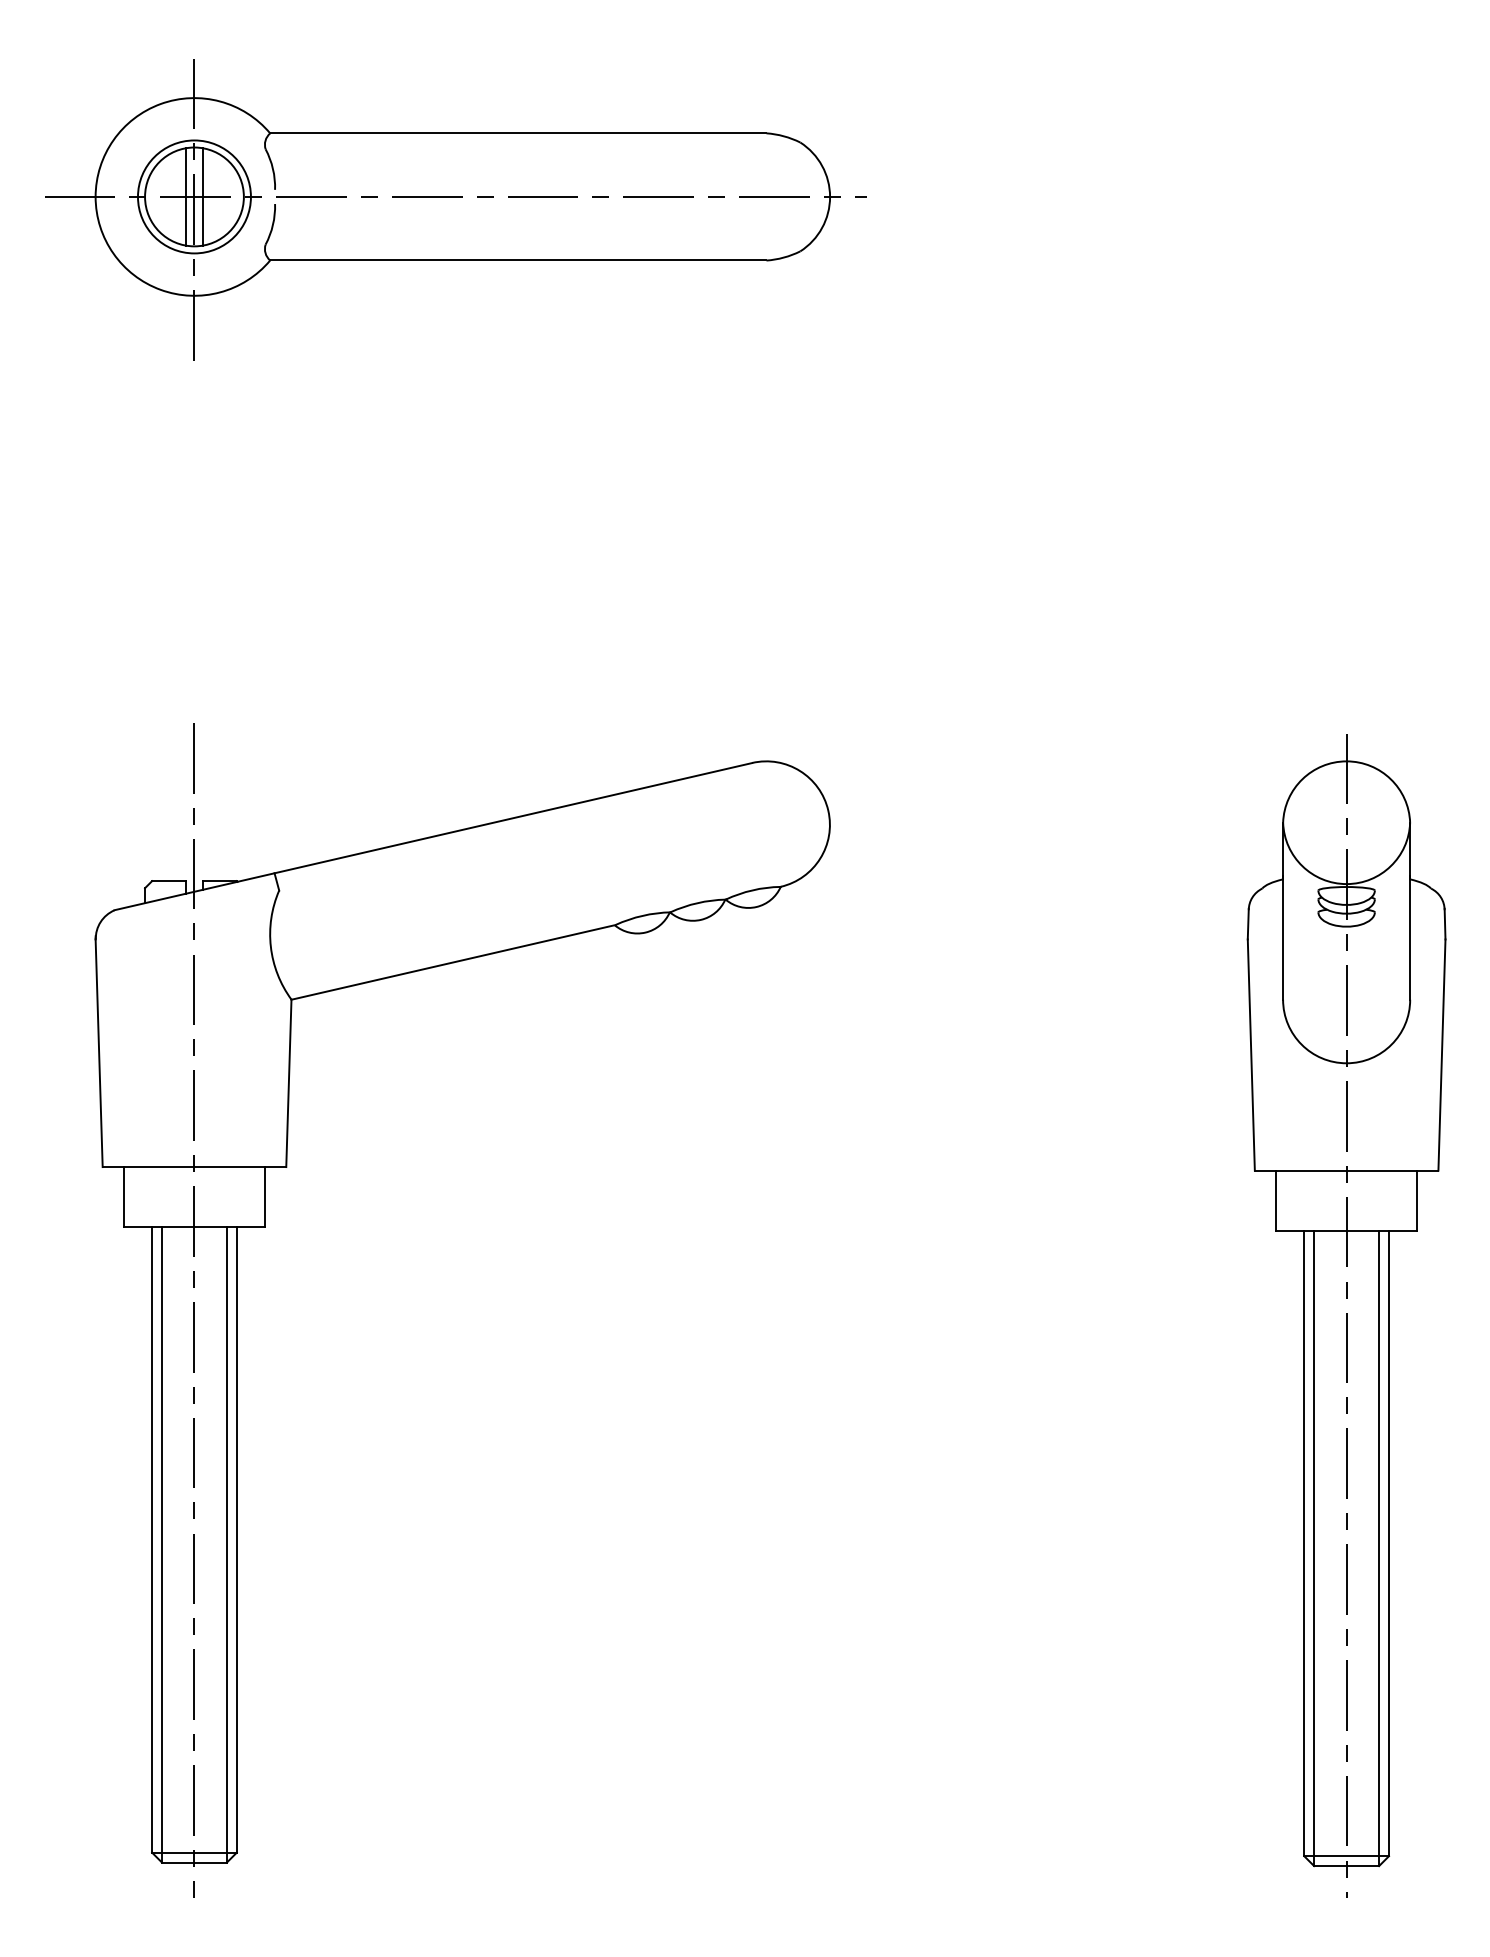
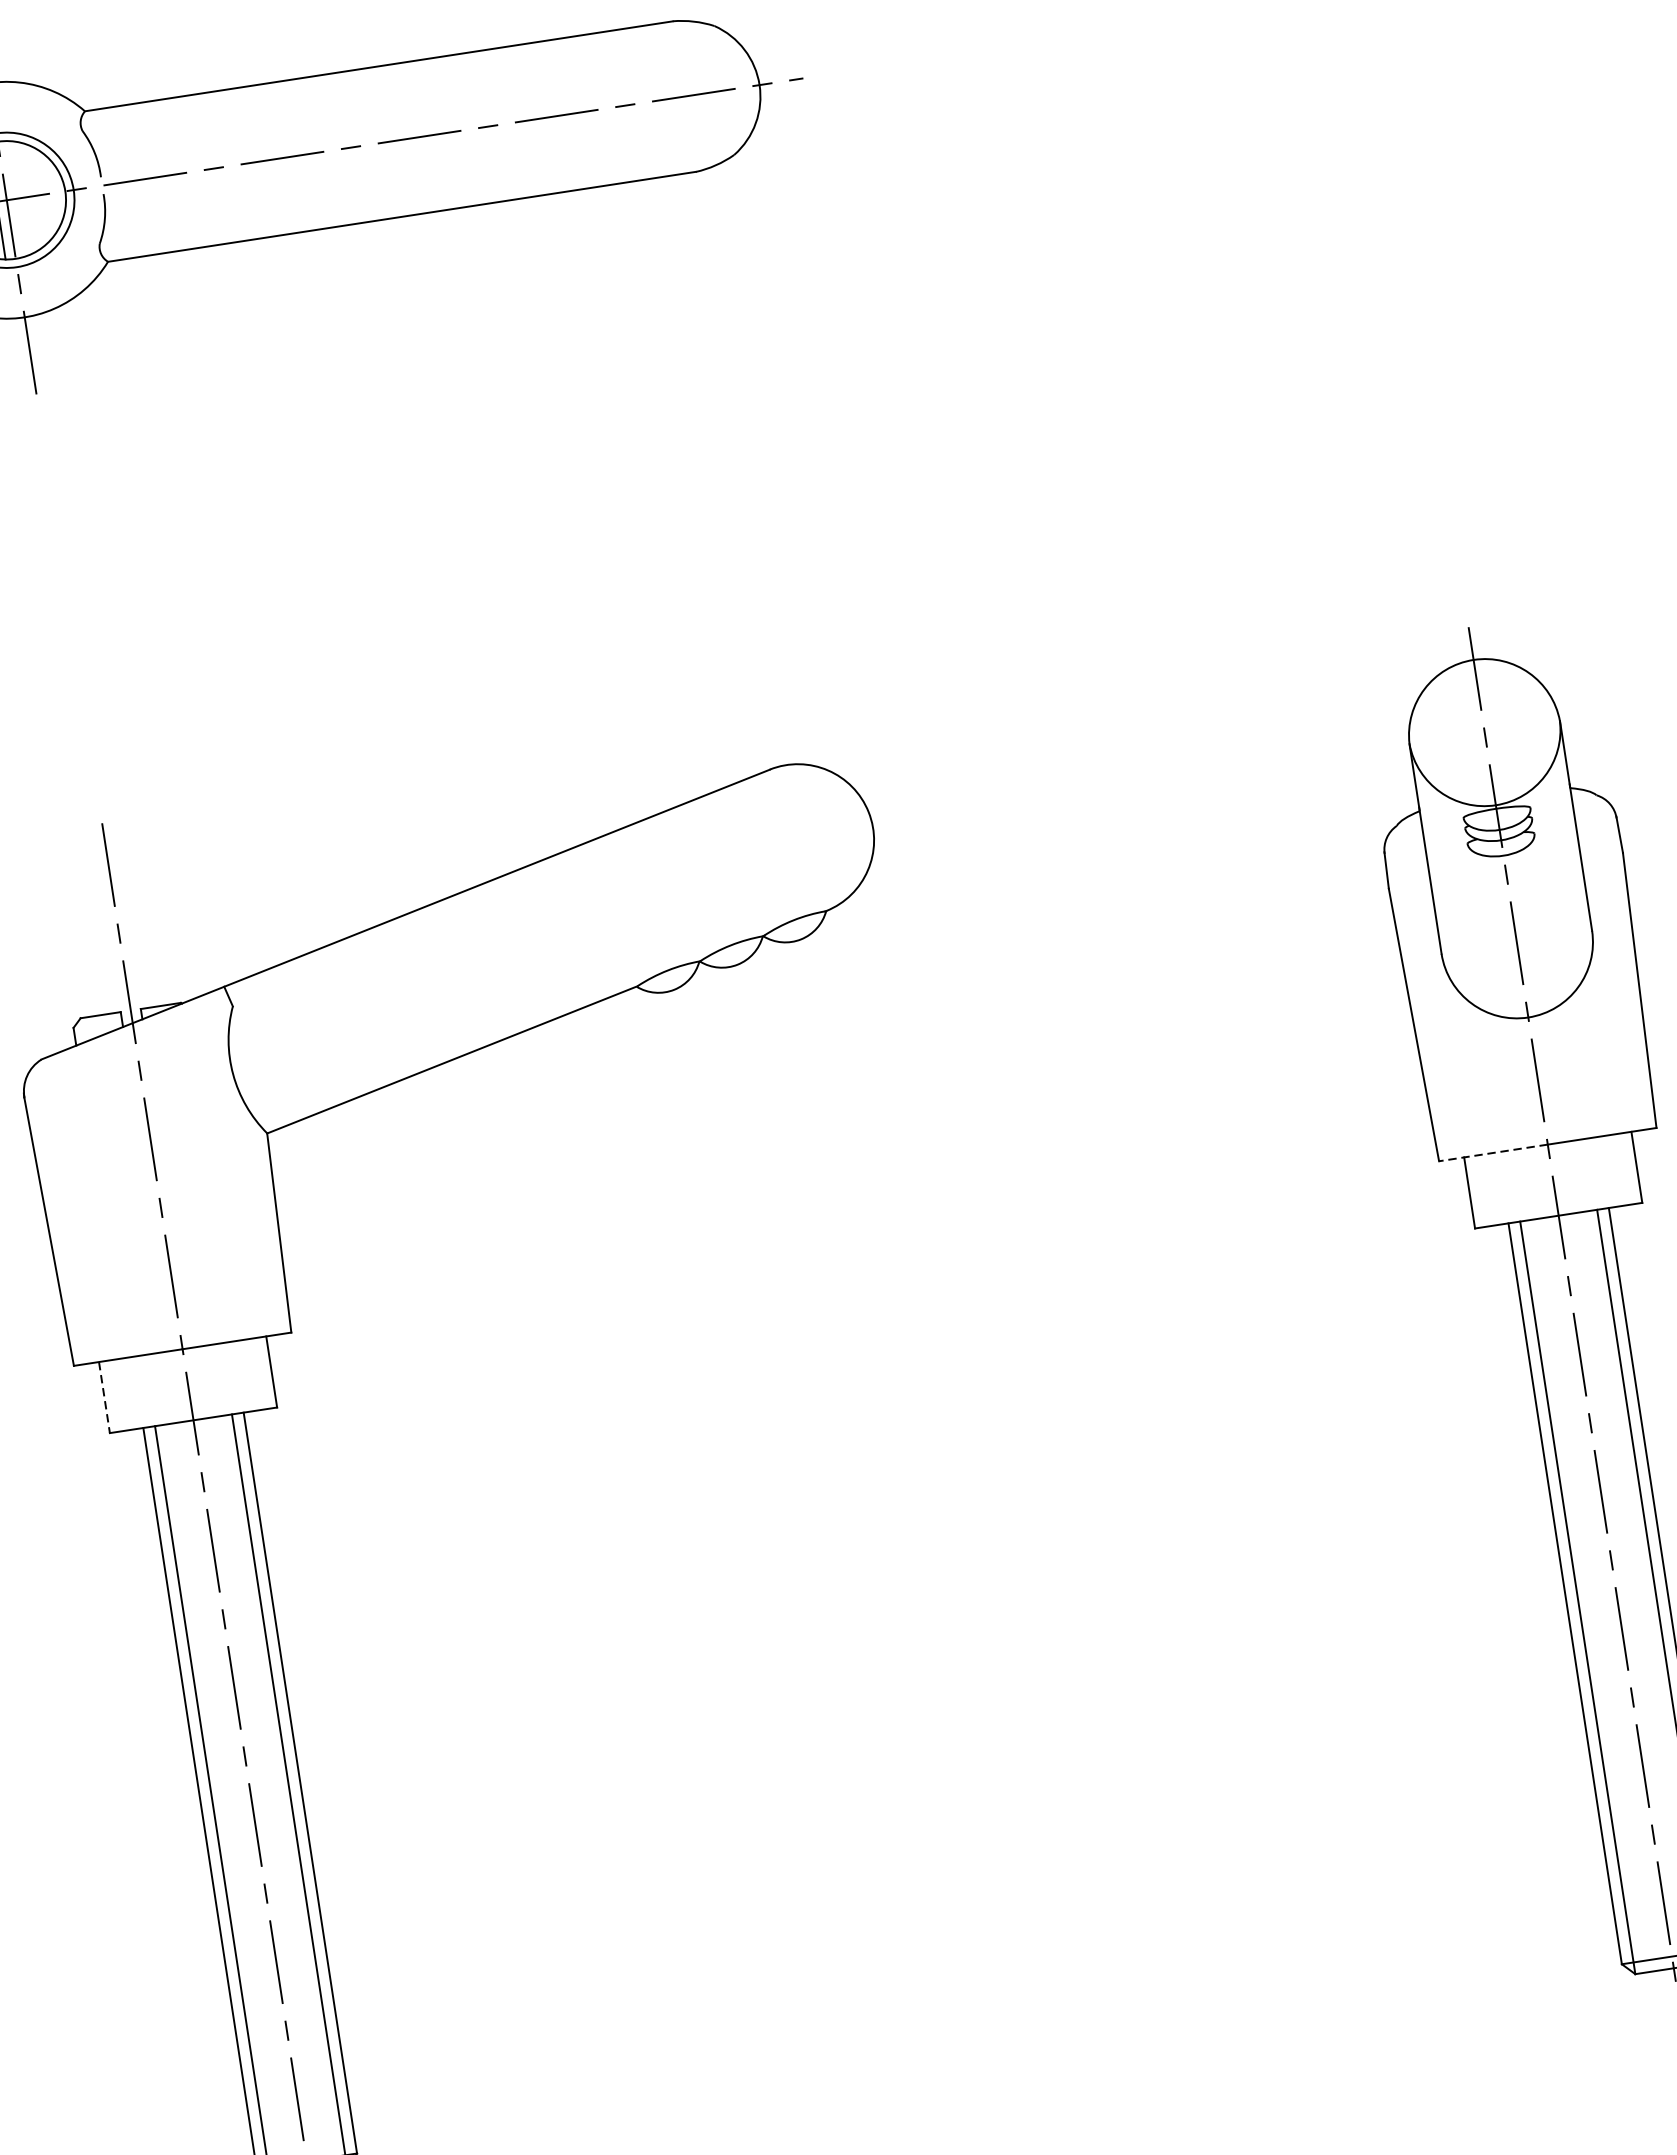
line: (202, 196) -> (16, 198), removed
line: (1300, 1170) -> (1493, 1152), solid -> dashed
line: (123, 1197) -> (104, 1398), solid -> dashed

